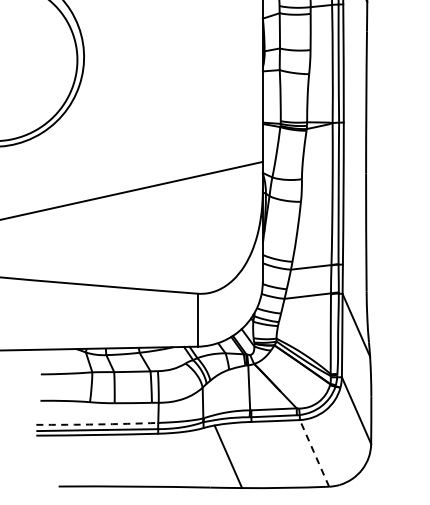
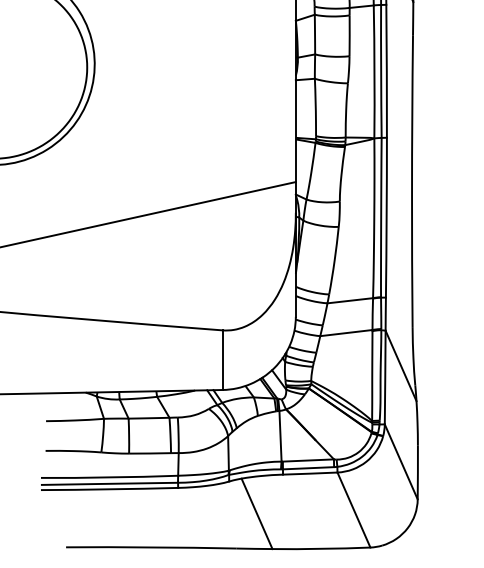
arc: (97, 424) -> (109, 477), dashed -> solid
line: (314, 452) -> (353, 509), dashed -> solid

